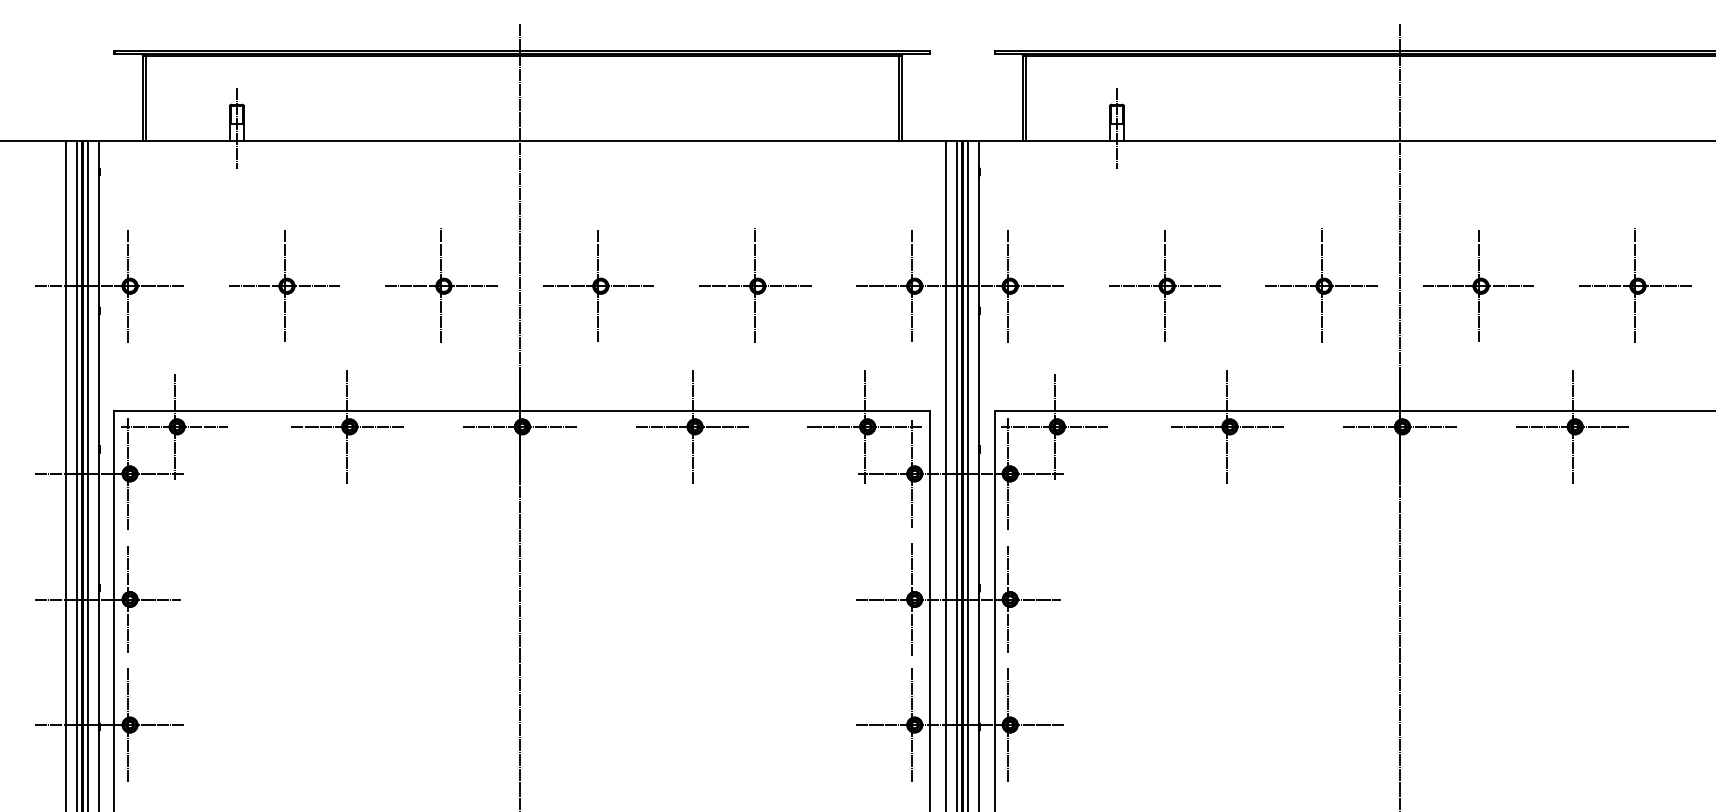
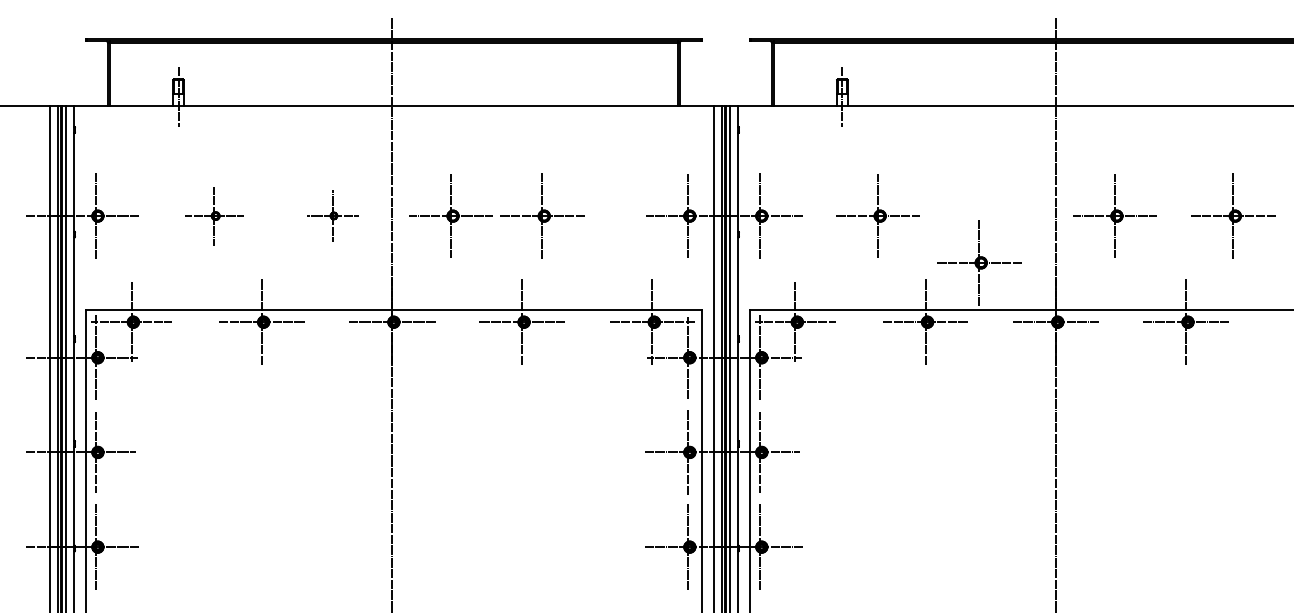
part: (284, 285) -> (214, 215), size x0.7
part: (441, 285) -> (332, 215), size x0.6
part: (755, 285) -> (542, 215), moved
part: (1321, 285) -> (979, 262), moved

